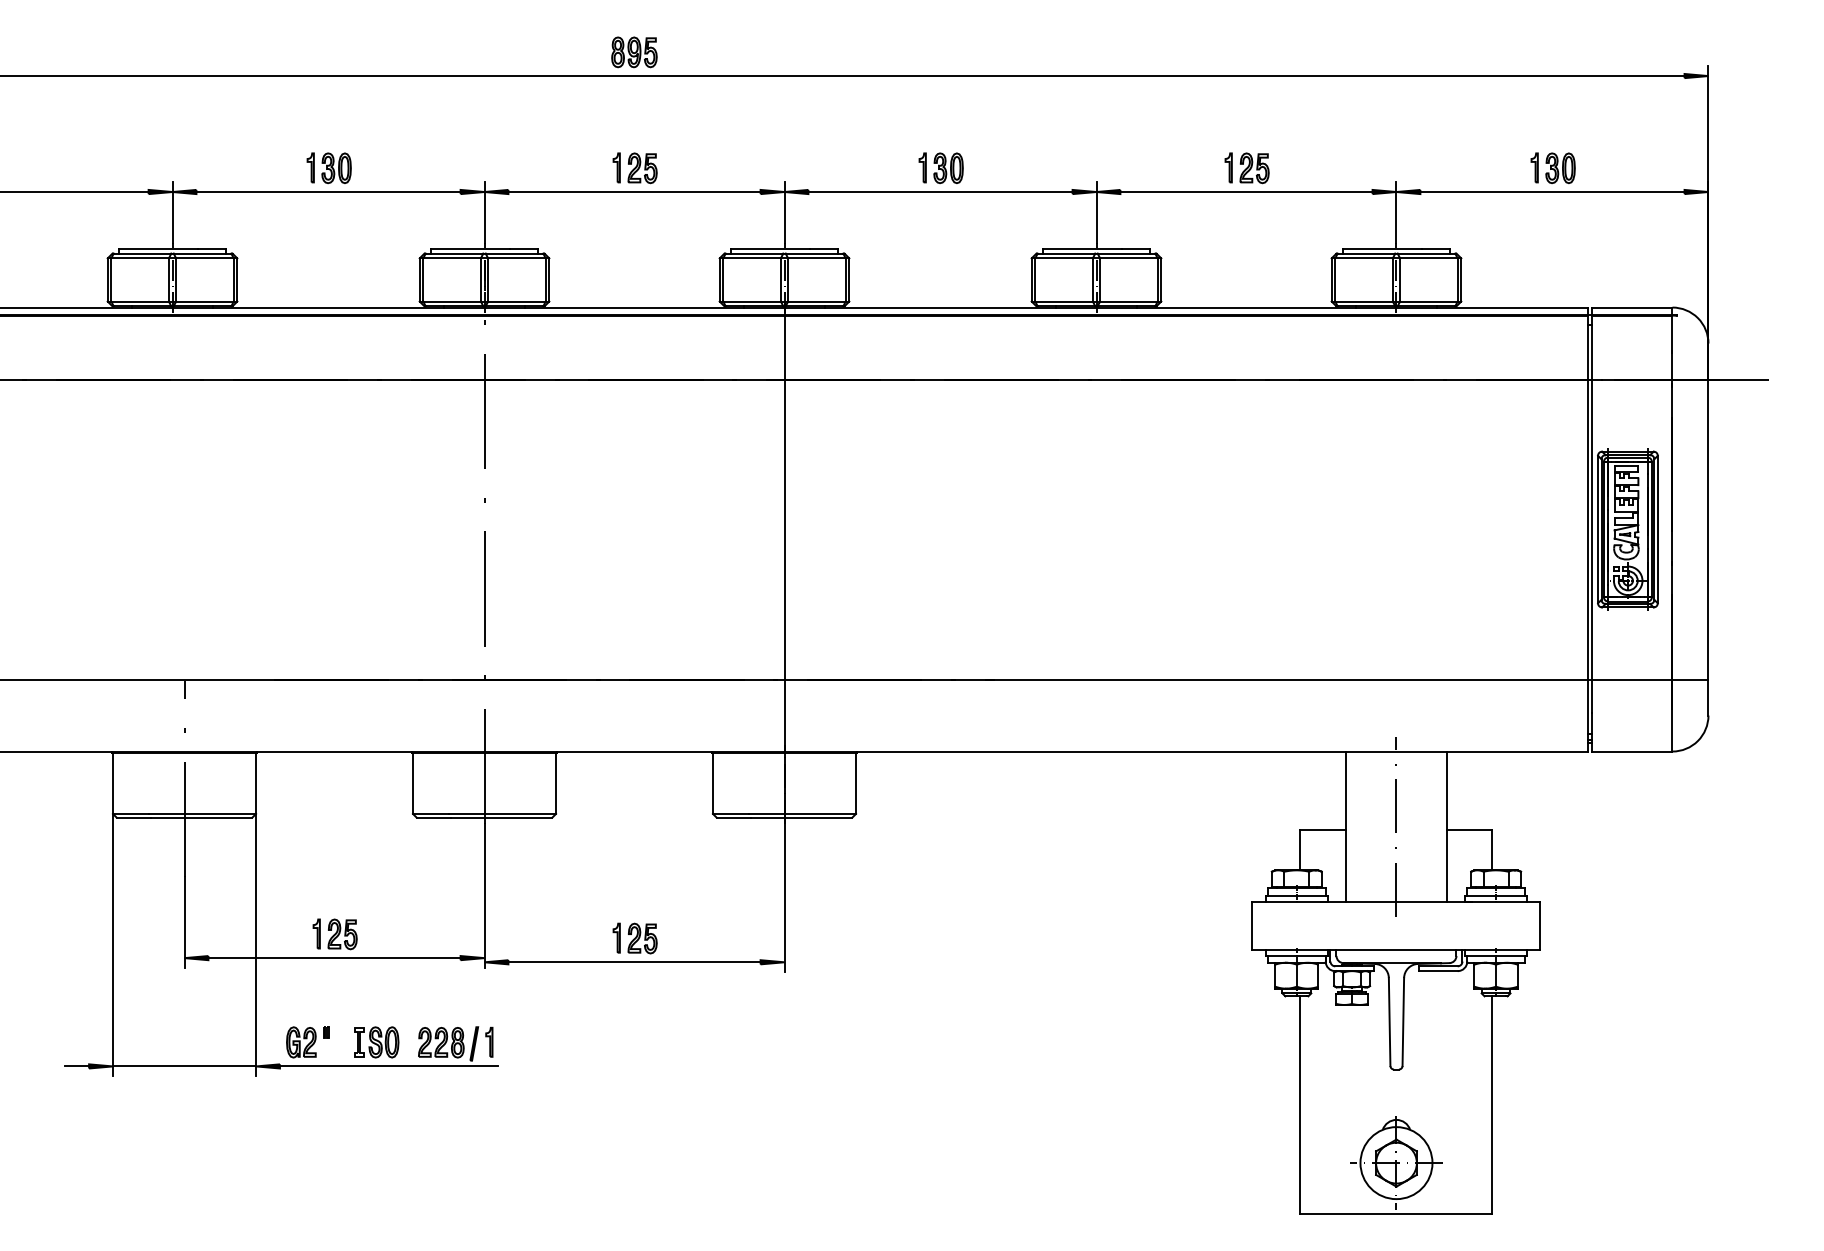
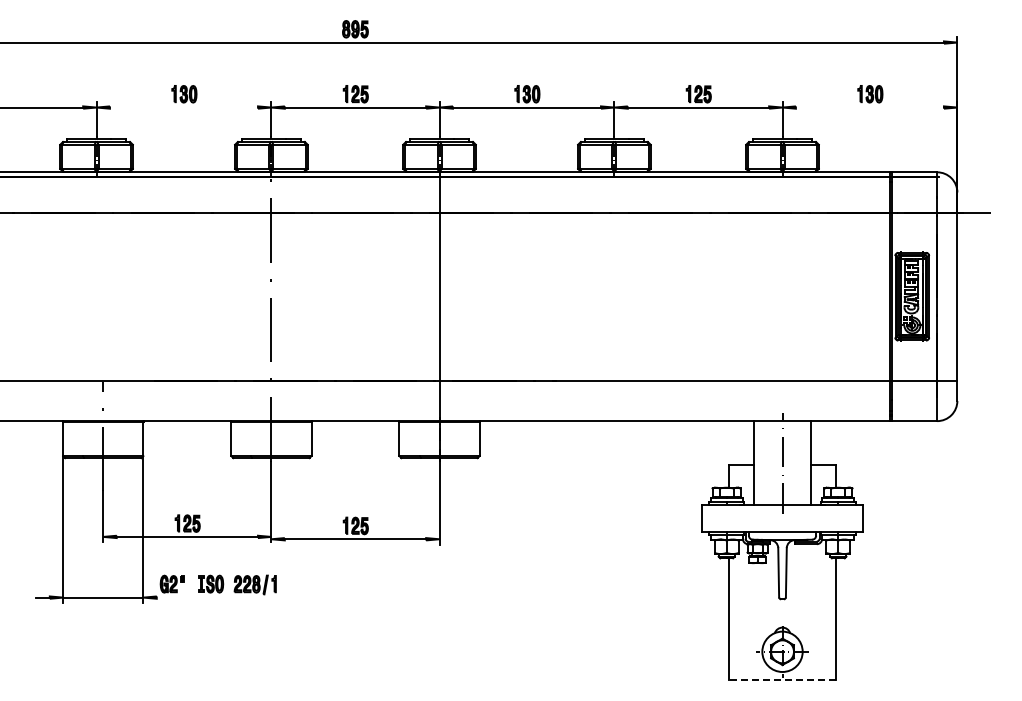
line: (327, 191) -> (183, 107), removed
line: (1551, 191) -> (869, 107), removed
line: (388, 1066) -> (217, 597), removed
line: (1396, 1214) -> (782, 680), solid -> dashed

